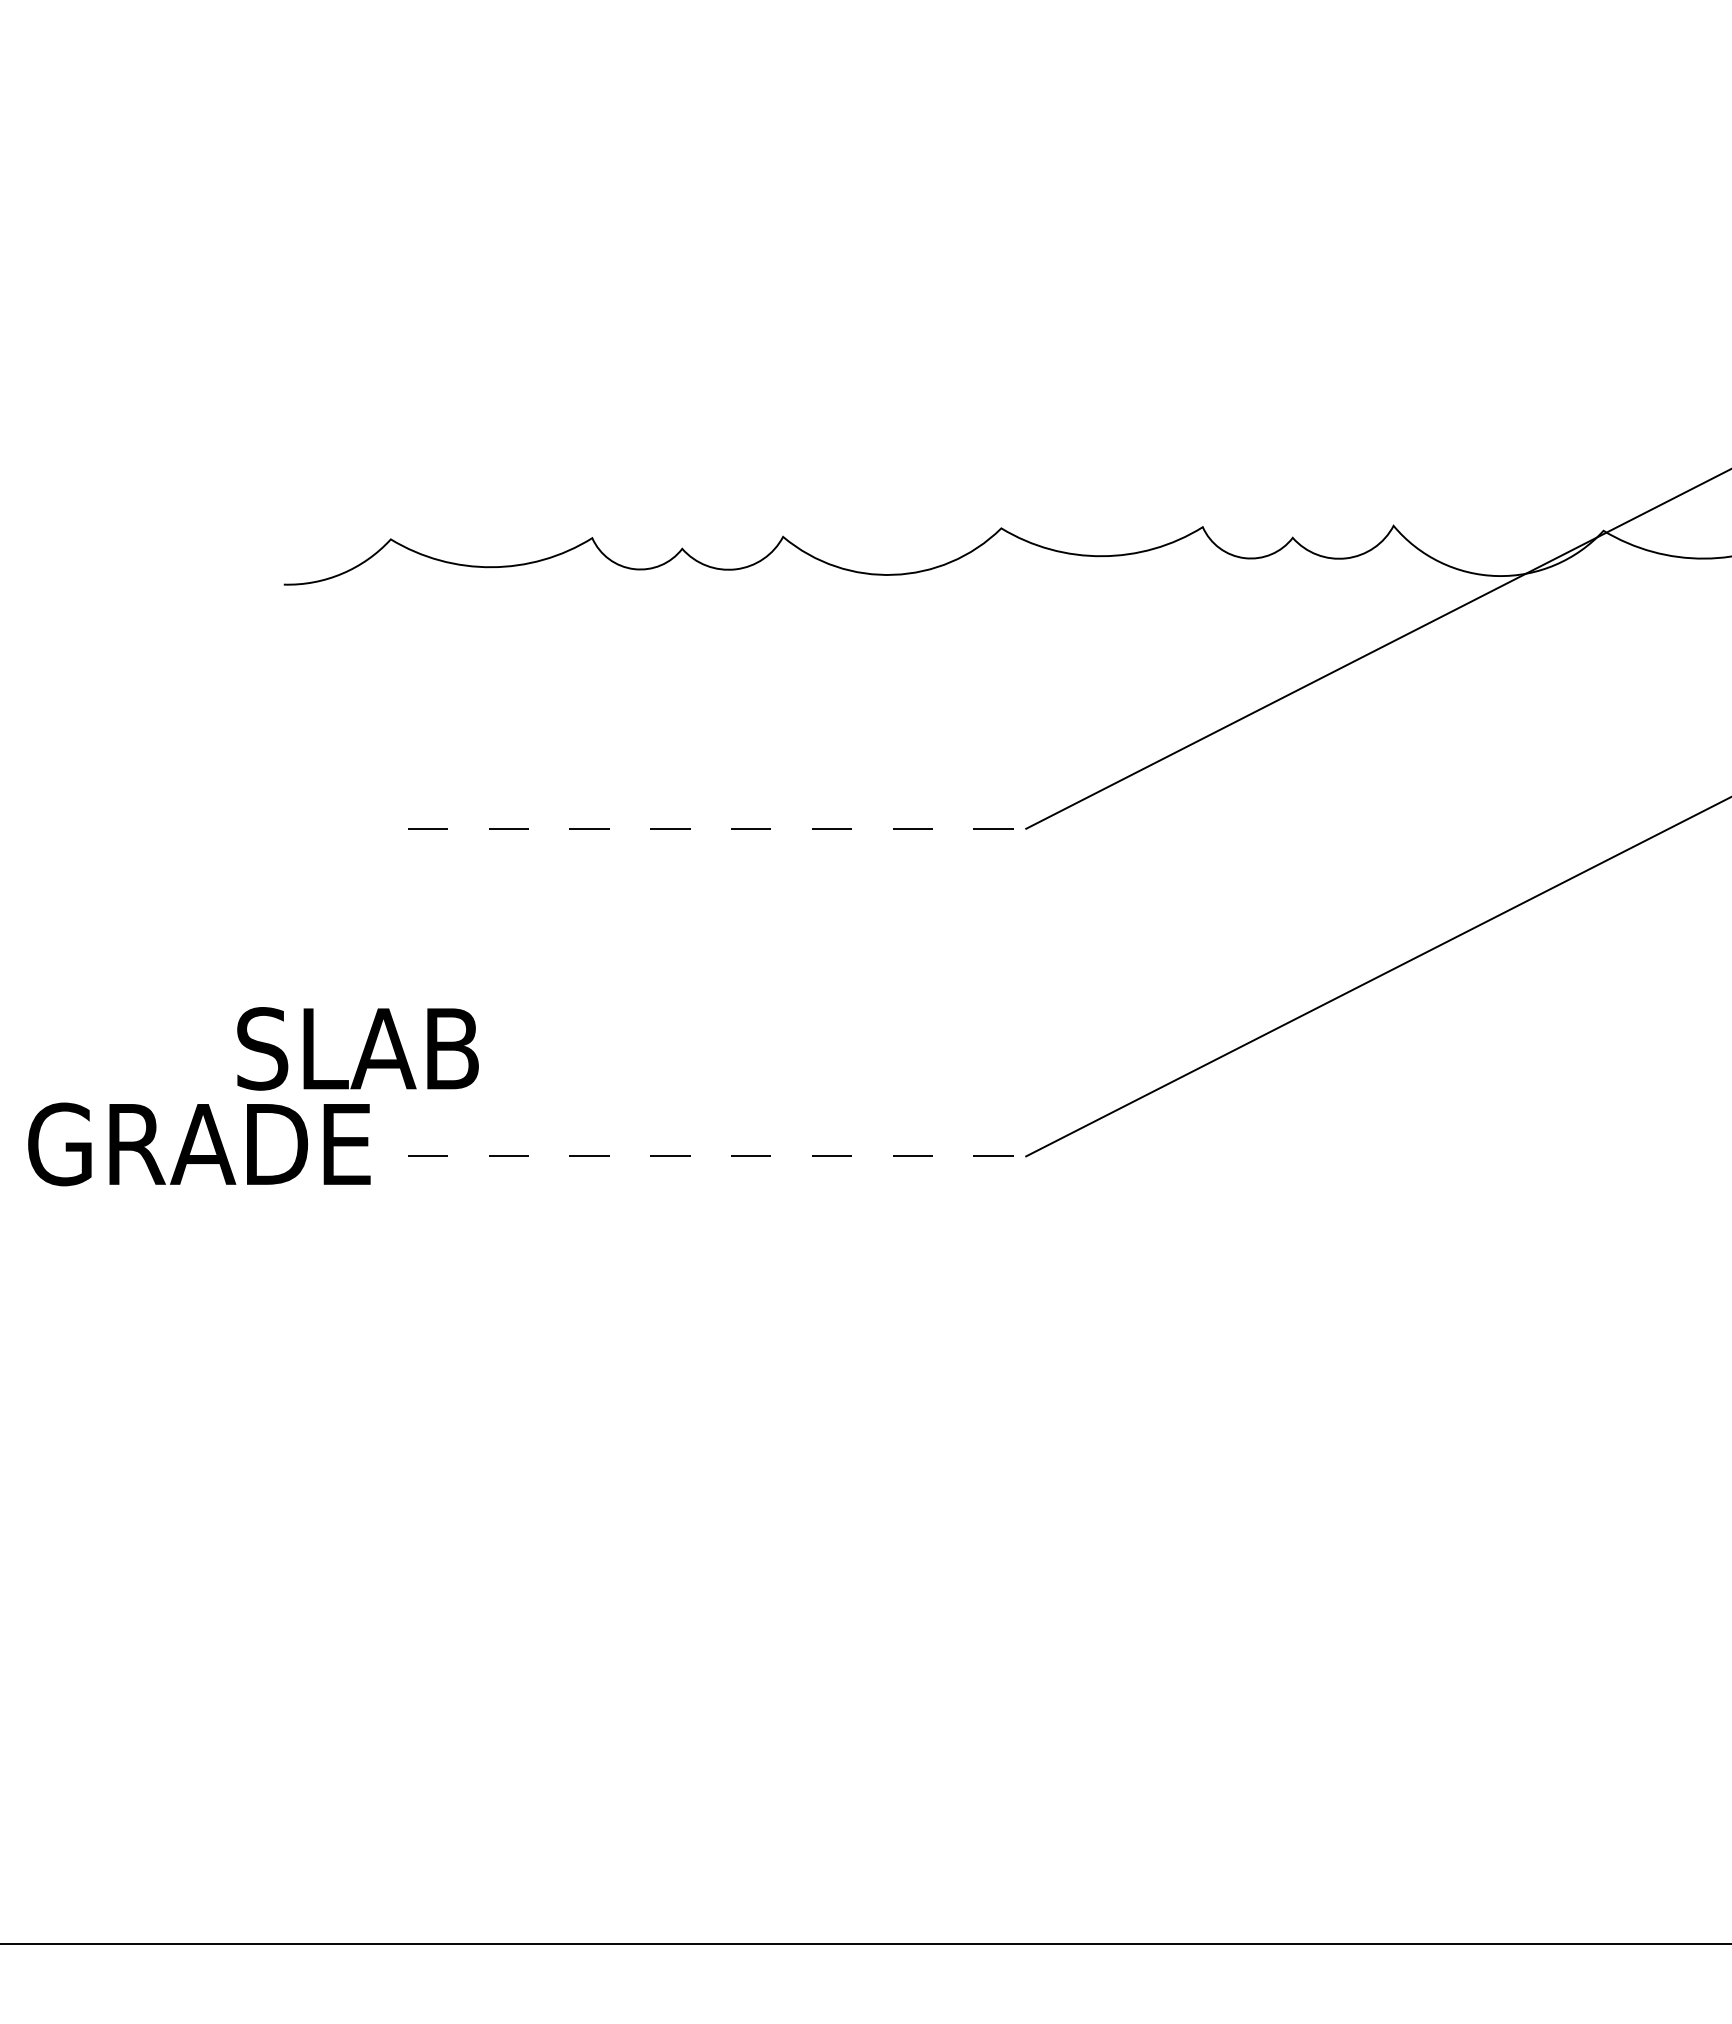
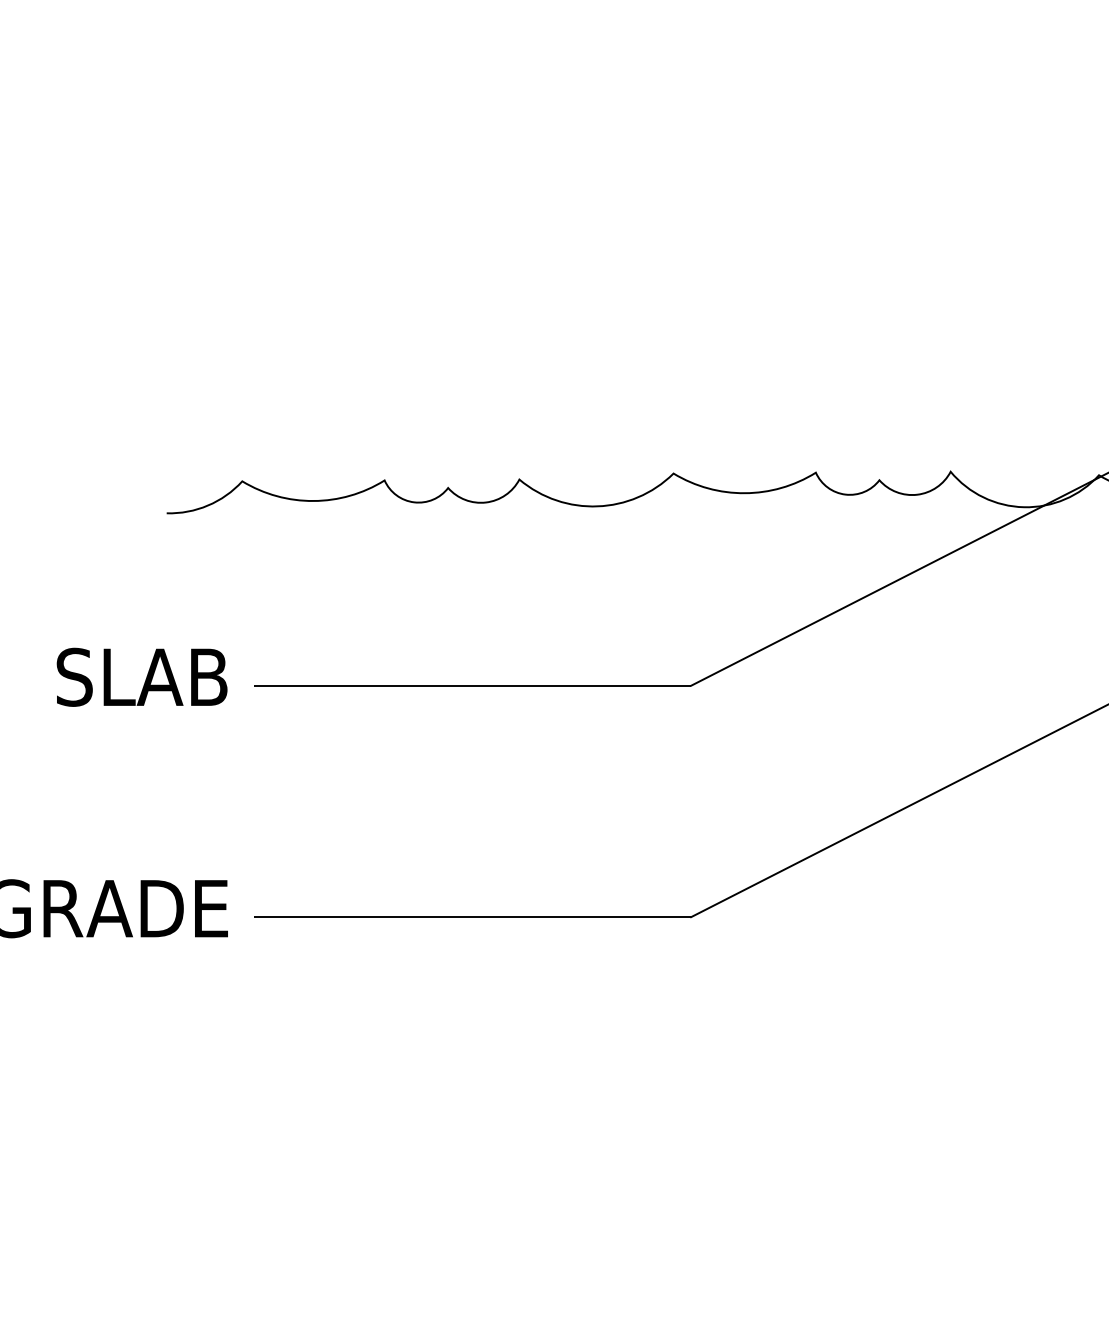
line: (717, 828) -> (473, 685), dashed -> solid
text: (357, 1048) -> (141, 677), moved
line: (717, 1156) -> (473, 917), dashed -> solid

